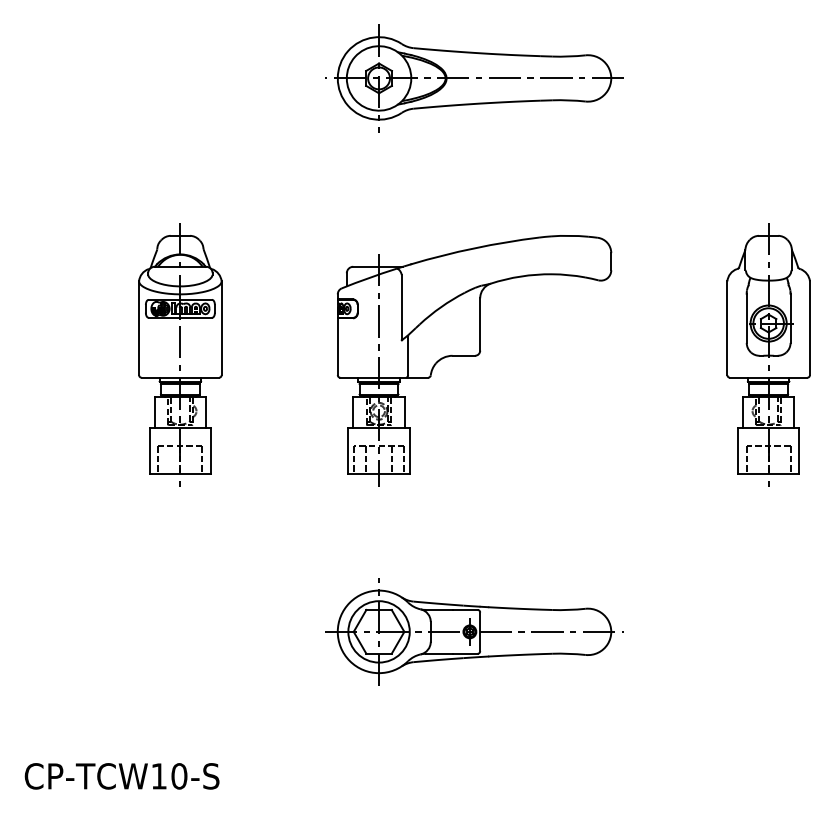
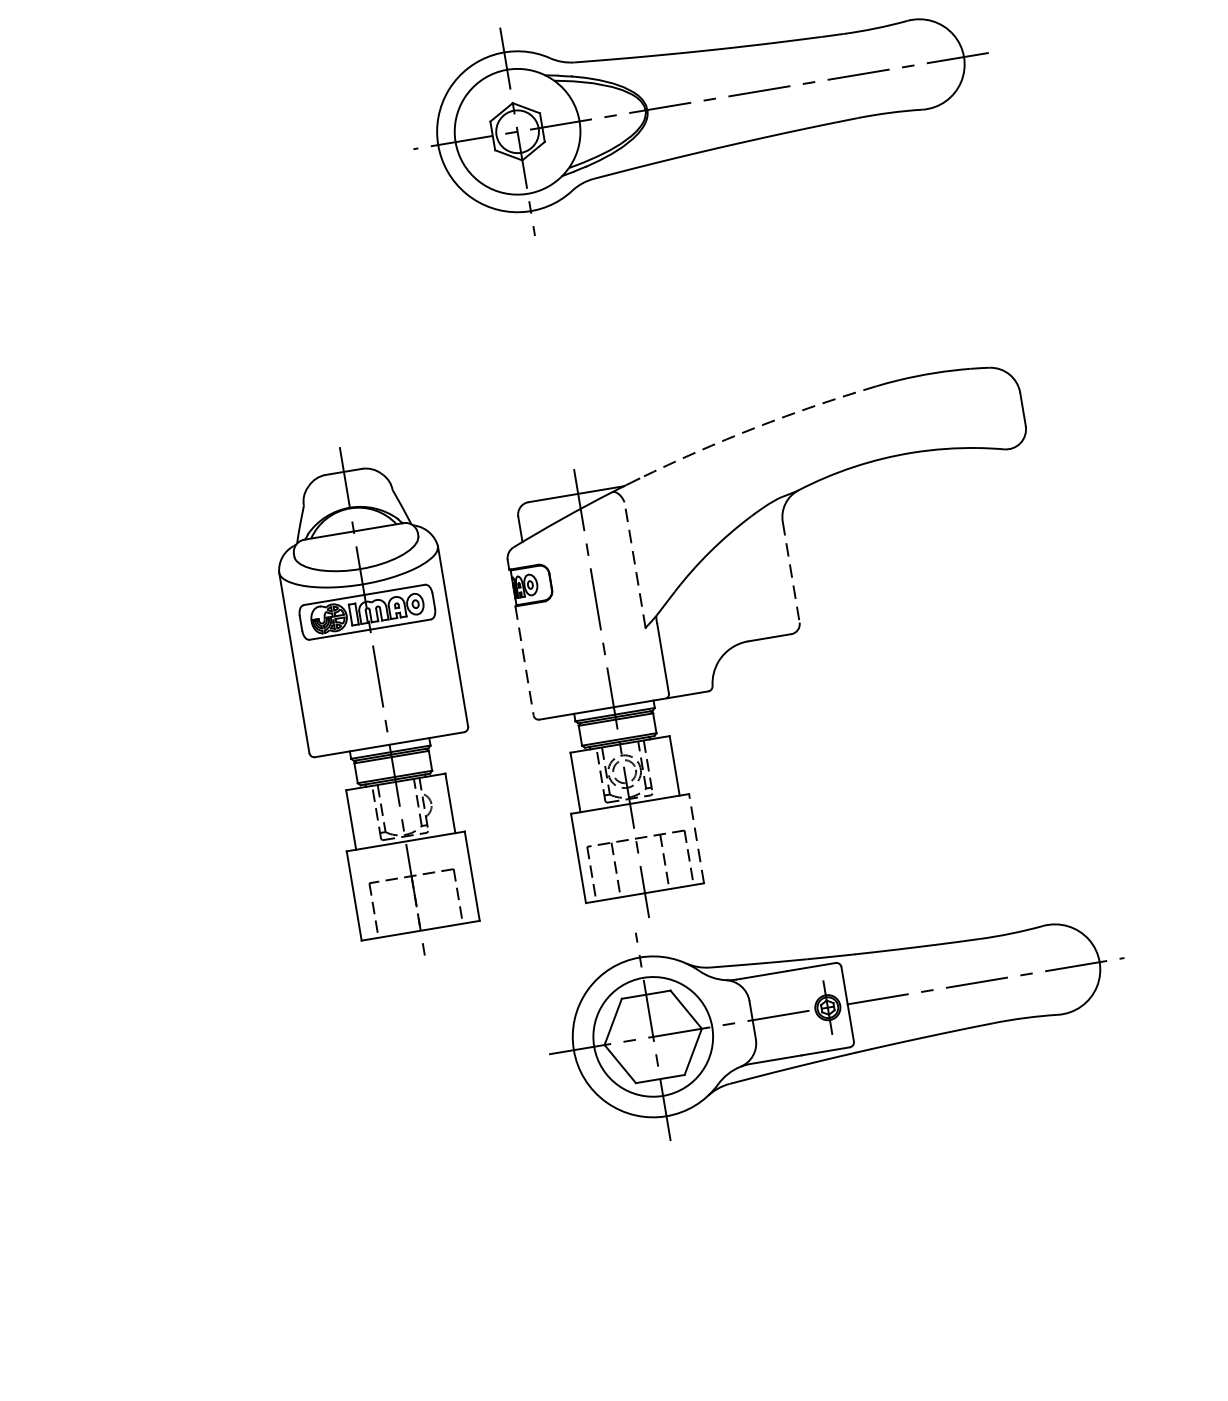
arc: (474, 248) -> (755, 428), solid -> dashed
line: (401, 307) -> (634, 564), solid -> dashed
line: (480, 324) -> (791, 572), solid -> dashed
line: (337, 347) -> (524, 662), solid -> dashed
part: (180, 354) -> (382, 700), moved
line: (409, 450) -> (695, 837), solid -> dashed
part: (474, 631) -> (836, 1005), moved

